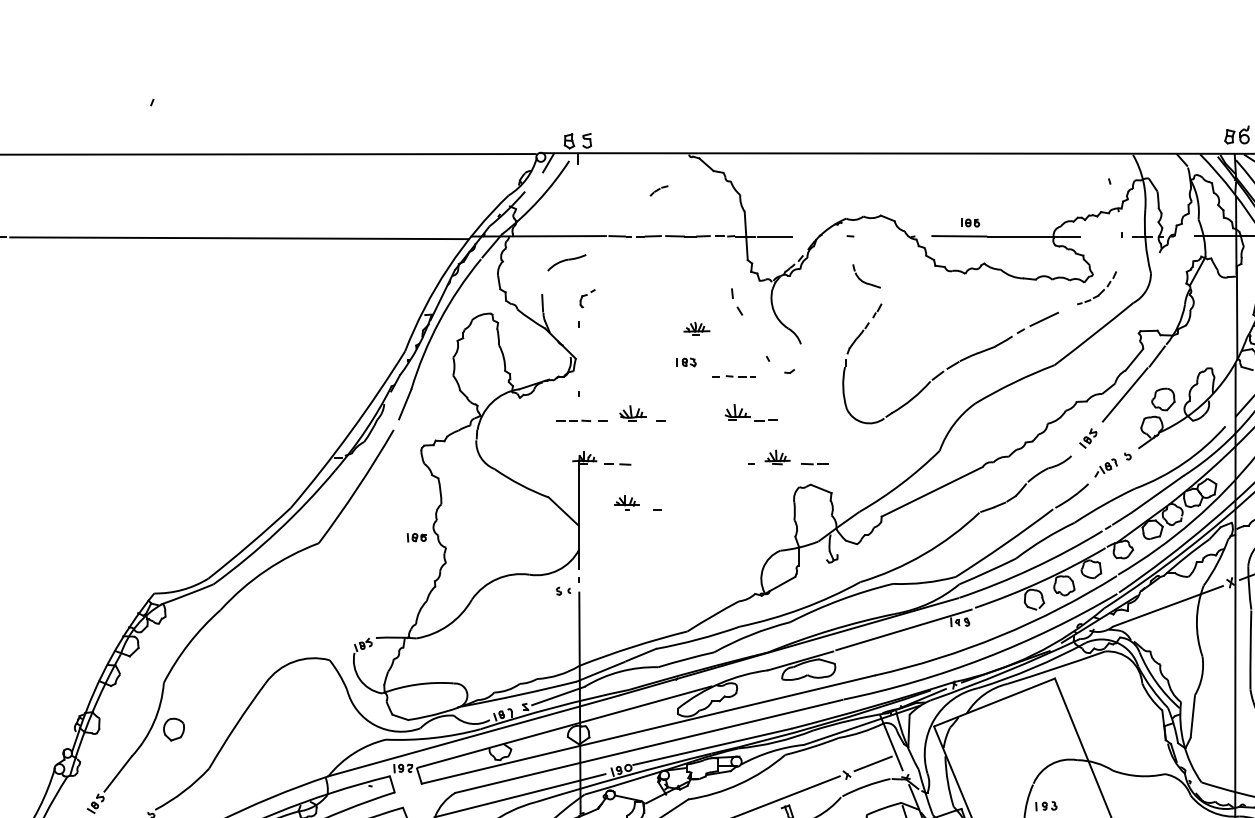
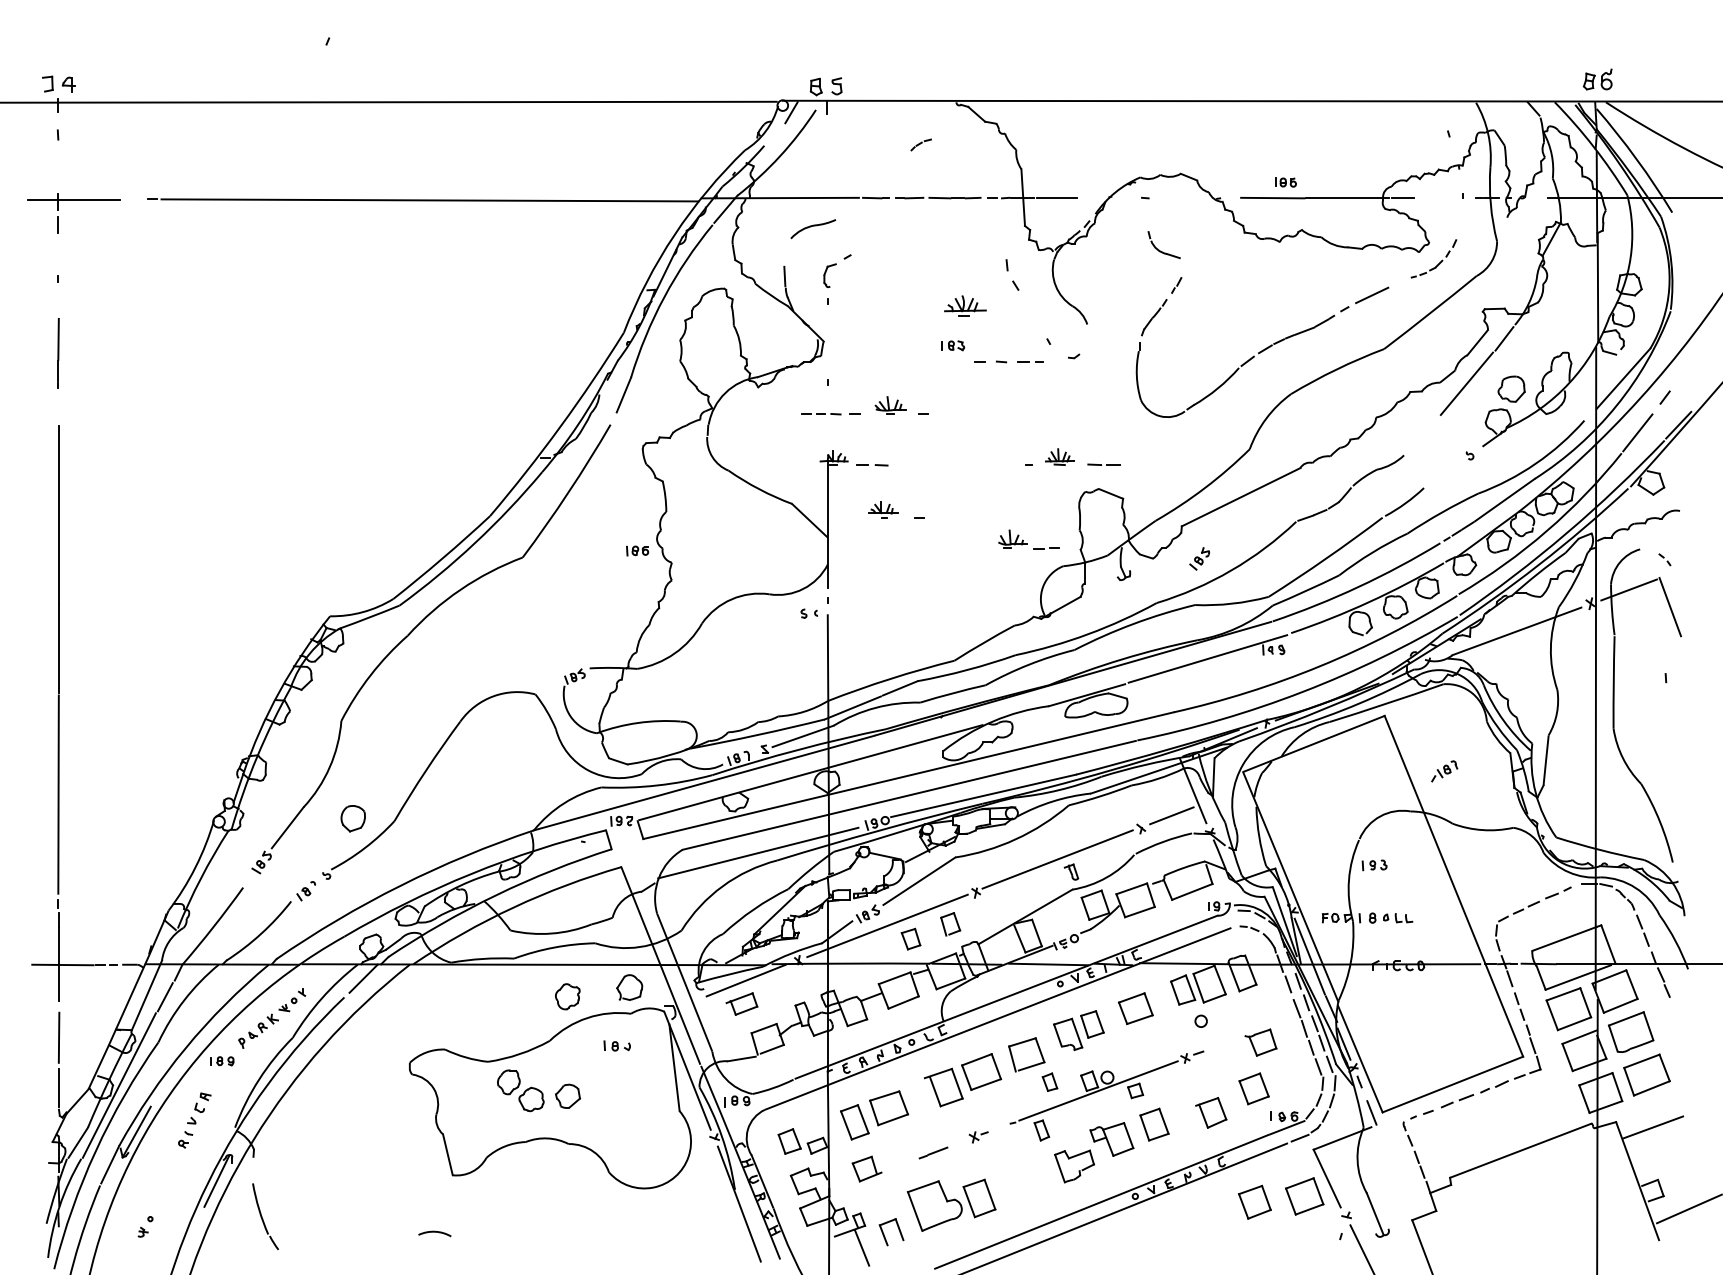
part: (587, 298) -> (837, 270), size x1.6
part: (696, 328) -> (965, 305), size x1.4
part: (734, 376) -> (1009, 362), size x1.4
part: (750, 412) -> (1028, 539), moved
part: (1088, 438) -> (1199, 558), moved
part: (1106, 468) -> (1444, 771), moved
part: (173, 729) -> (352, 818), moved

